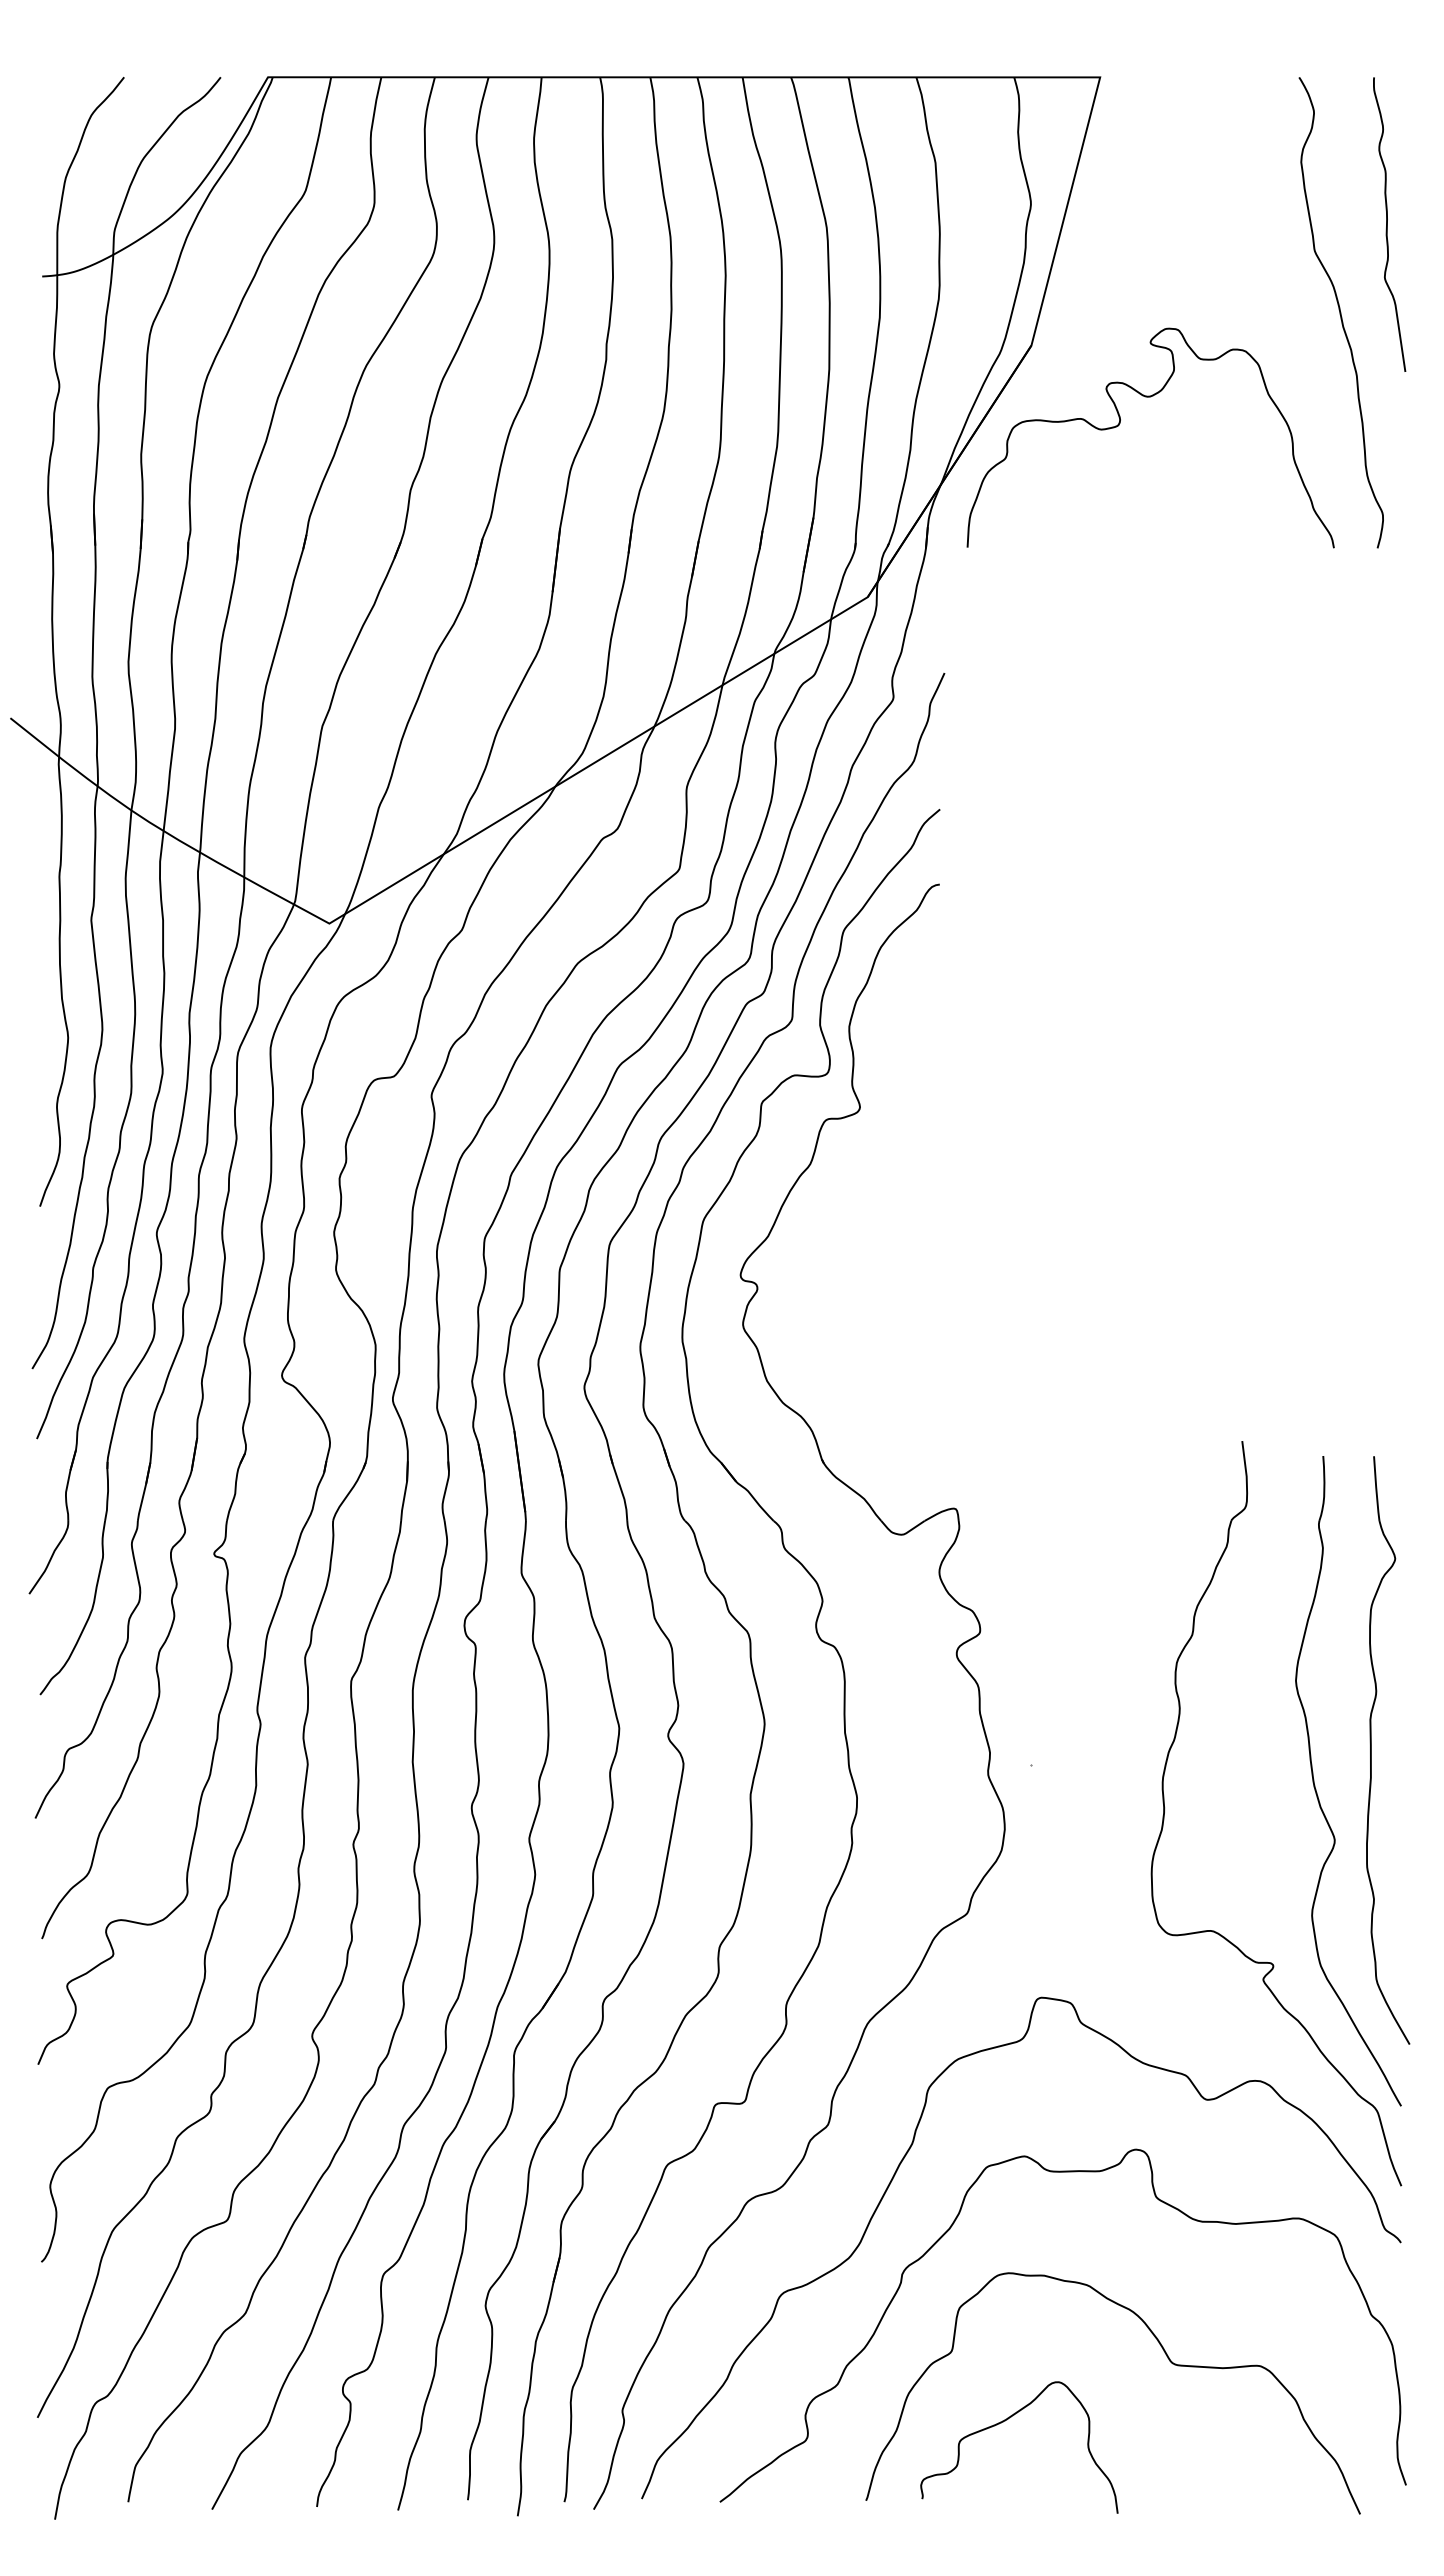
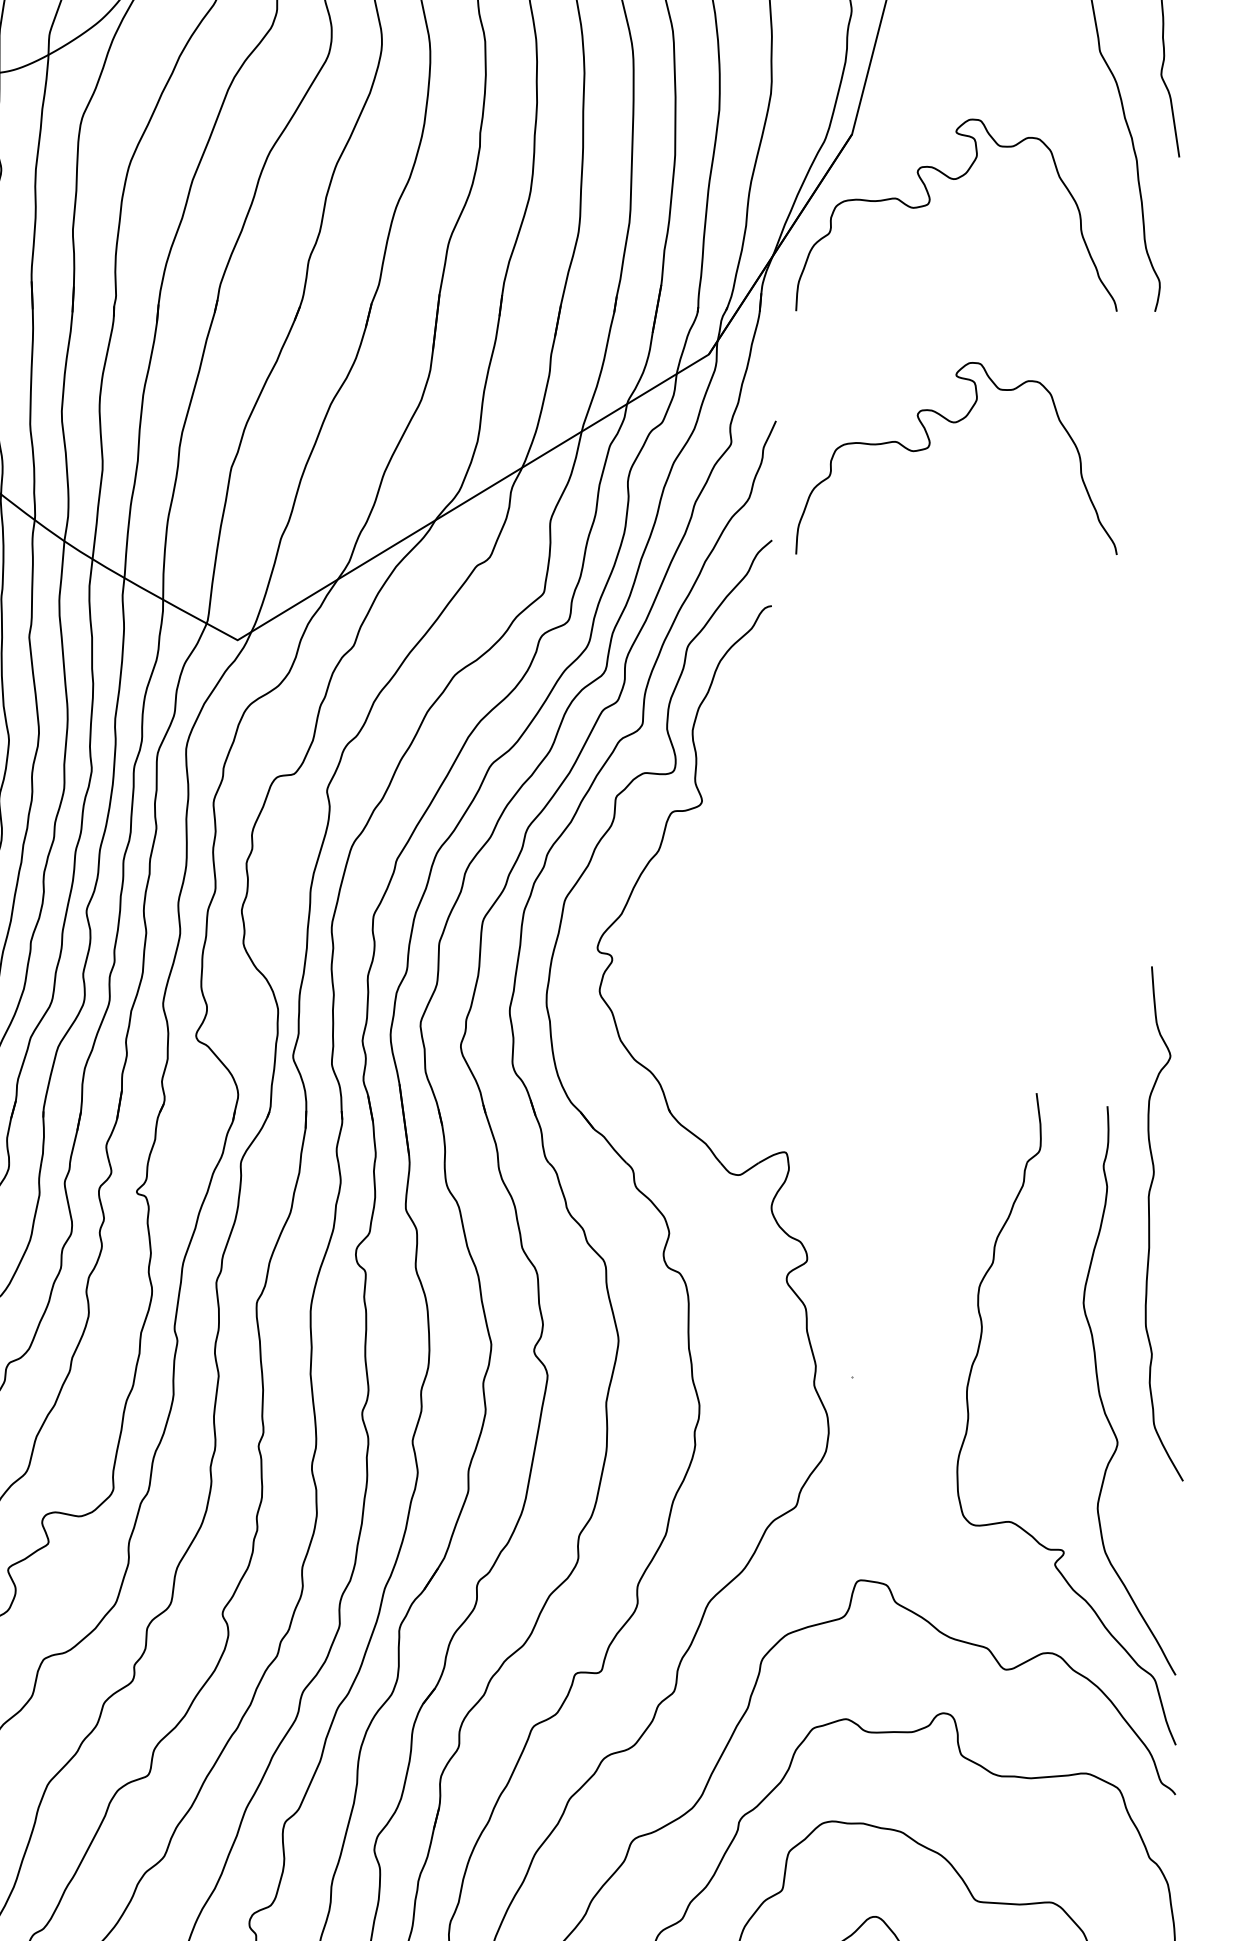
curve: (1120, 701) -> (930, 445), added
part: (1371, 1750) -> (1149, 1223), moved

